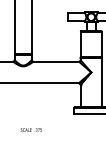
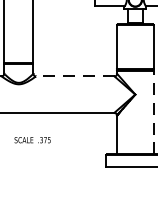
line: (56, 61) -> (75, 75), solid -> dashed
line: (101, 82) -> (152, 111), solid -> dashed
text: (30, 129) -> (31, 139), moved

